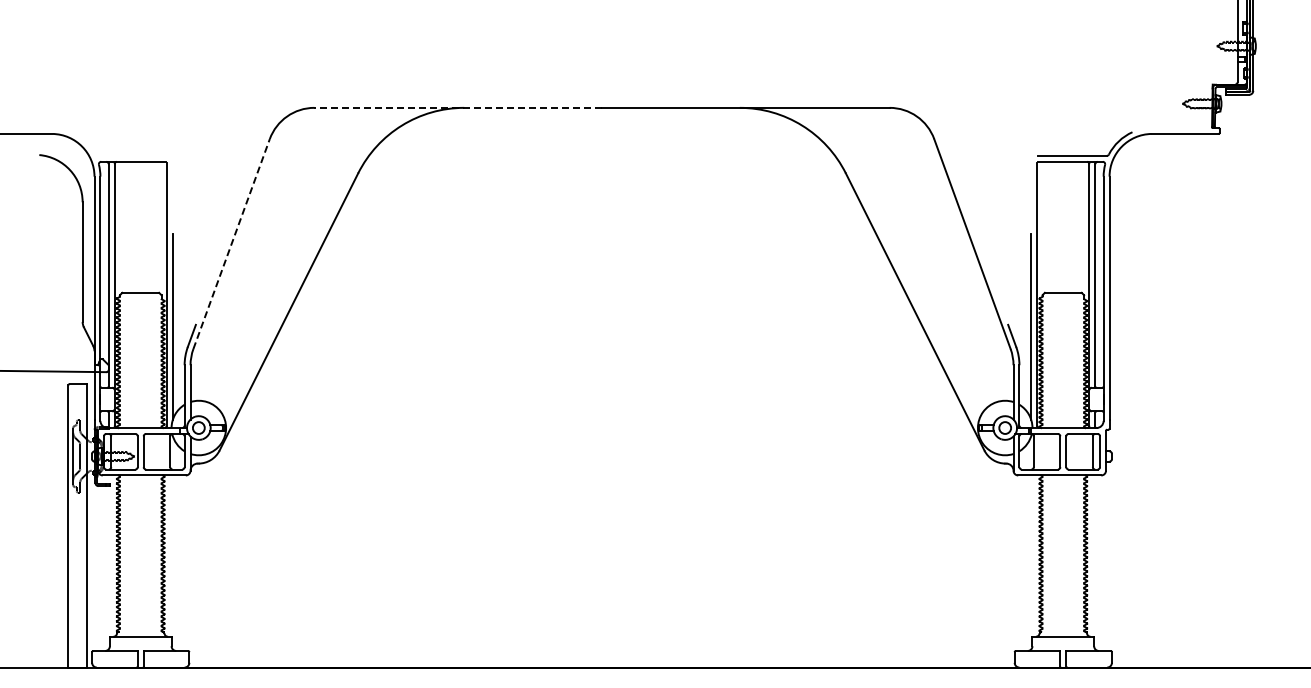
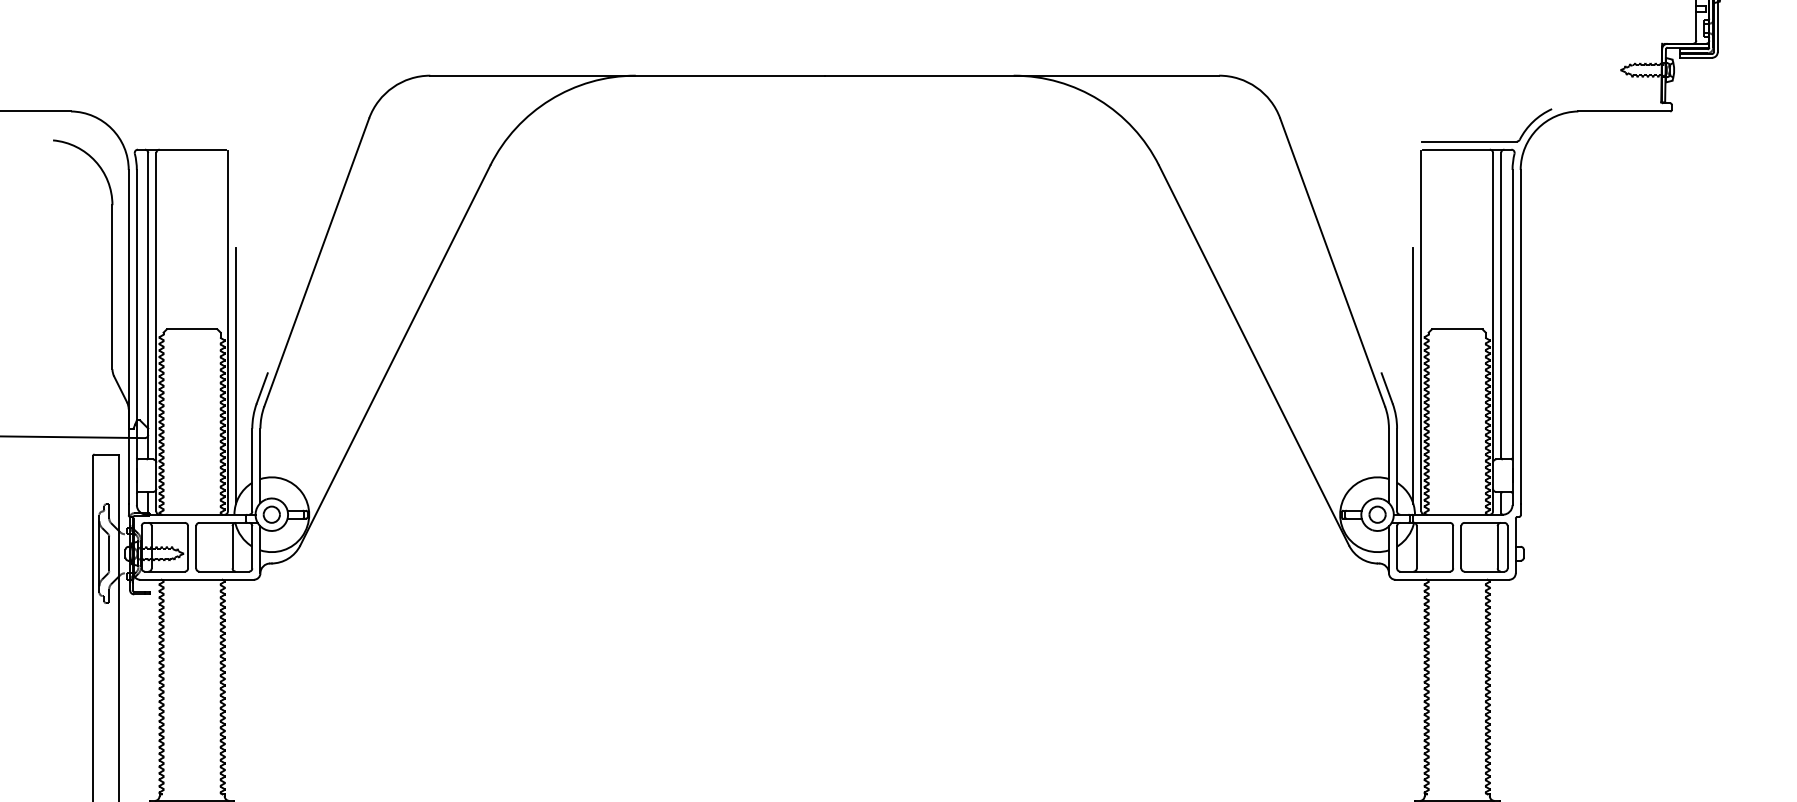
line: (458, 107) -> (627, 75), dashed -> solid
line: (231, 244) -> (316, 263), dashed -> solid

